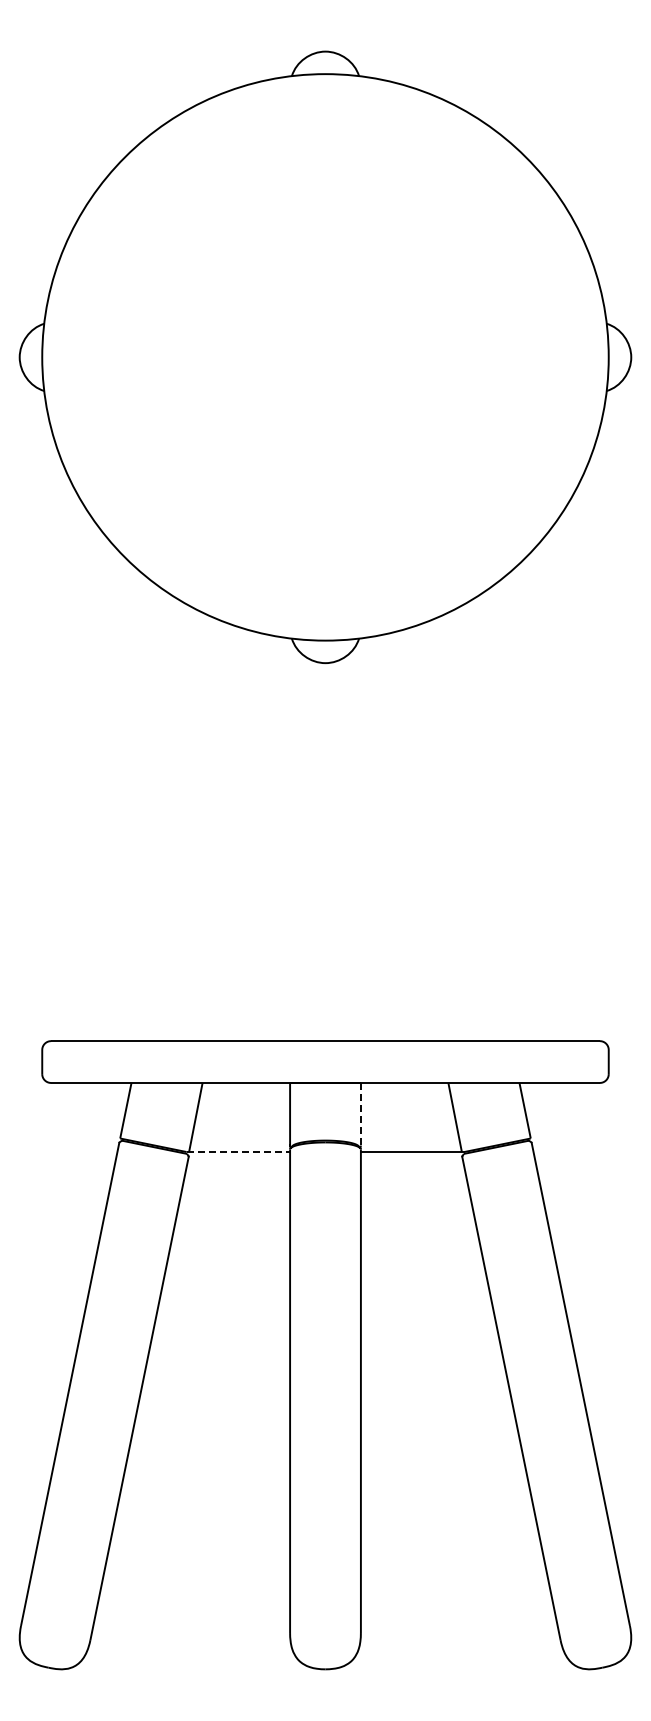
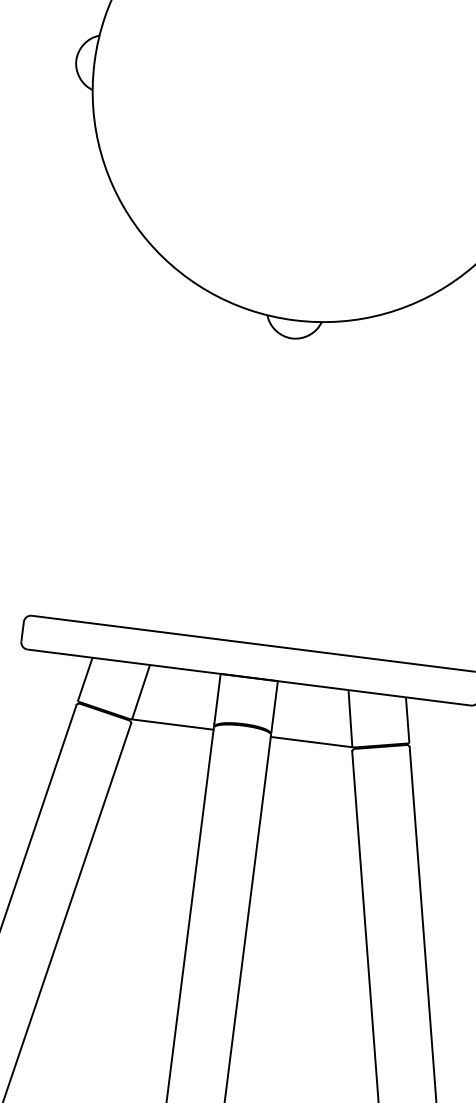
line: (360, 1114) -> (274, 706), dashed -> solid
line: (238, 1152) -> (171, 724), dashed -> solid

